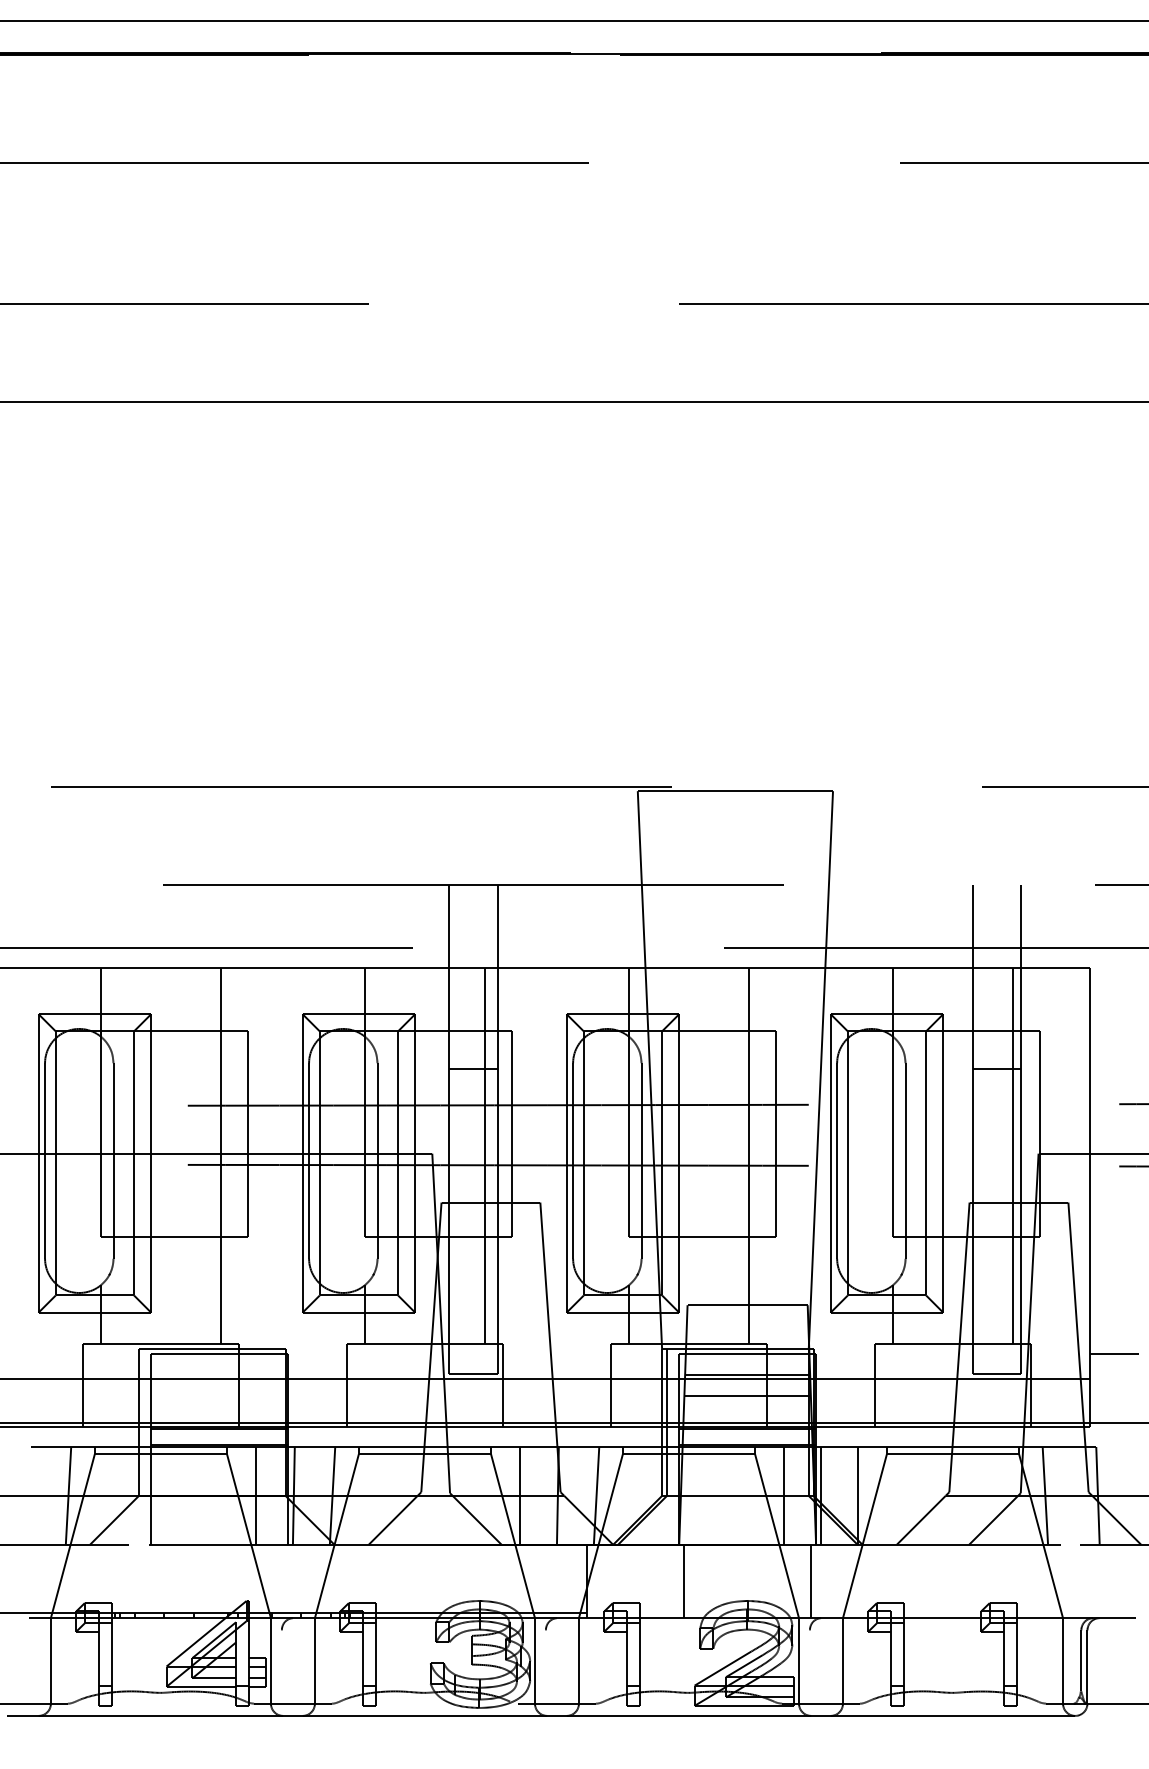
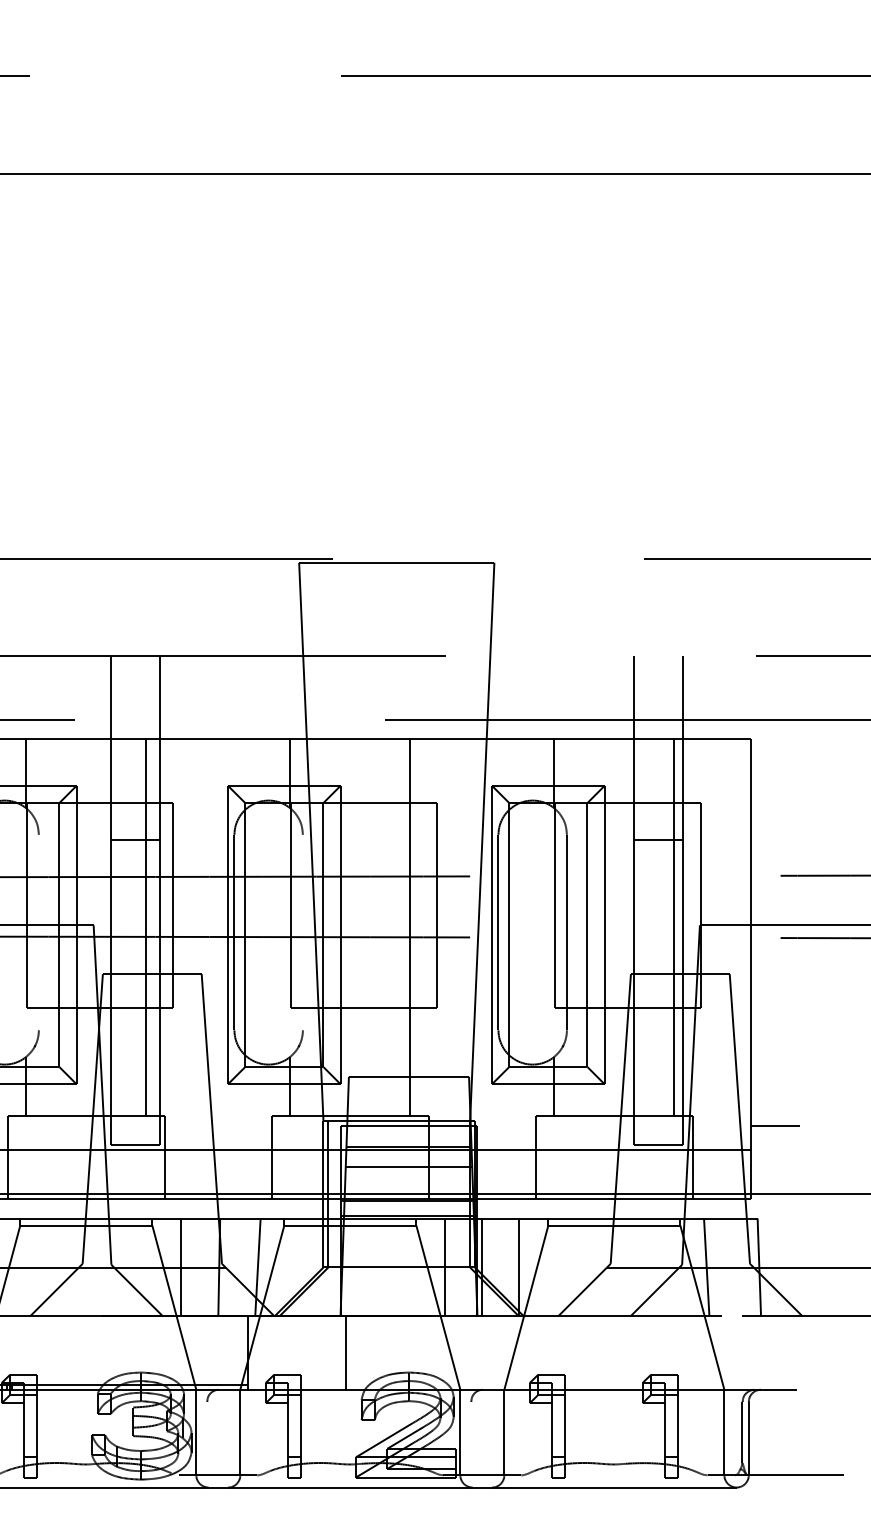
line: (377, 1160) -> (38, 932), removed
line: (641, 1160) -> (302, 932), removed
line: (810, 1581) -> (471, 1353), removed

